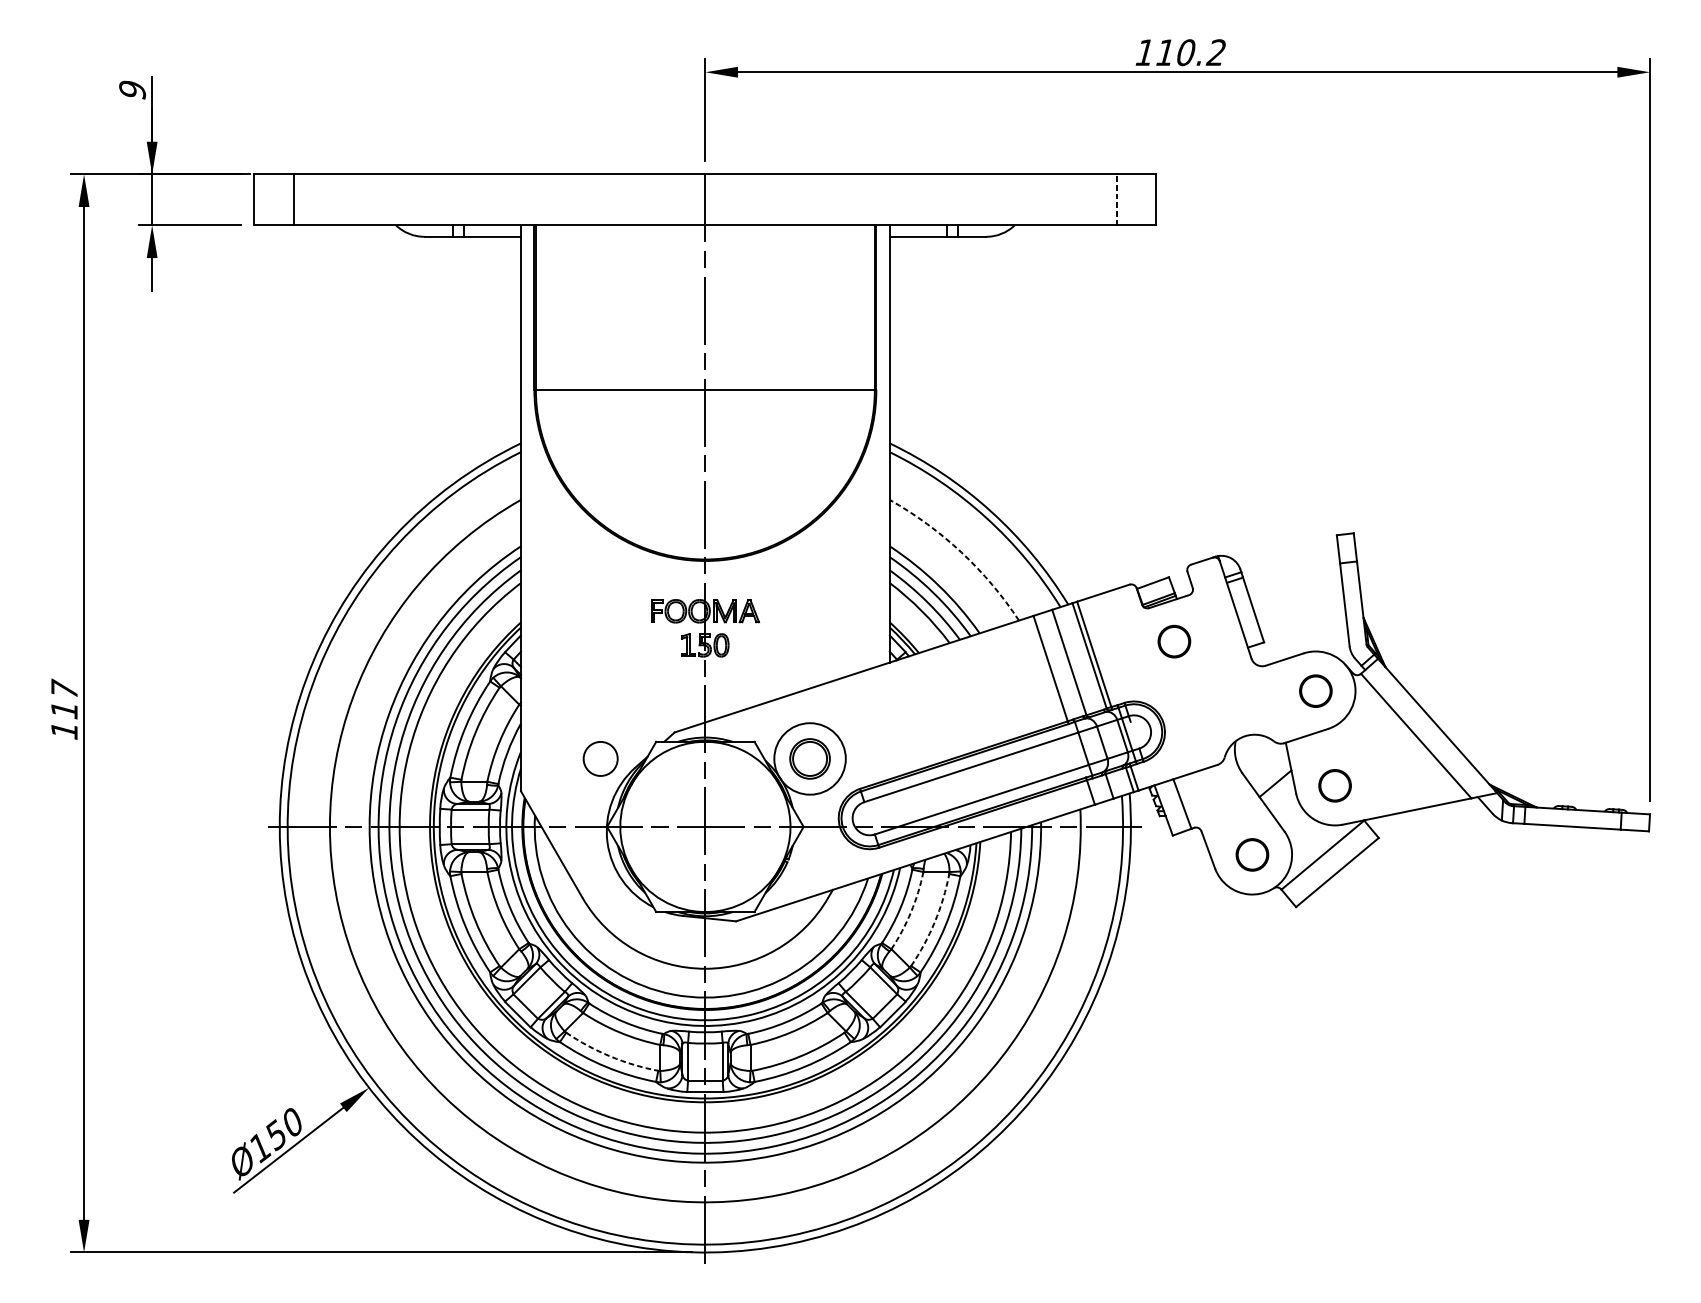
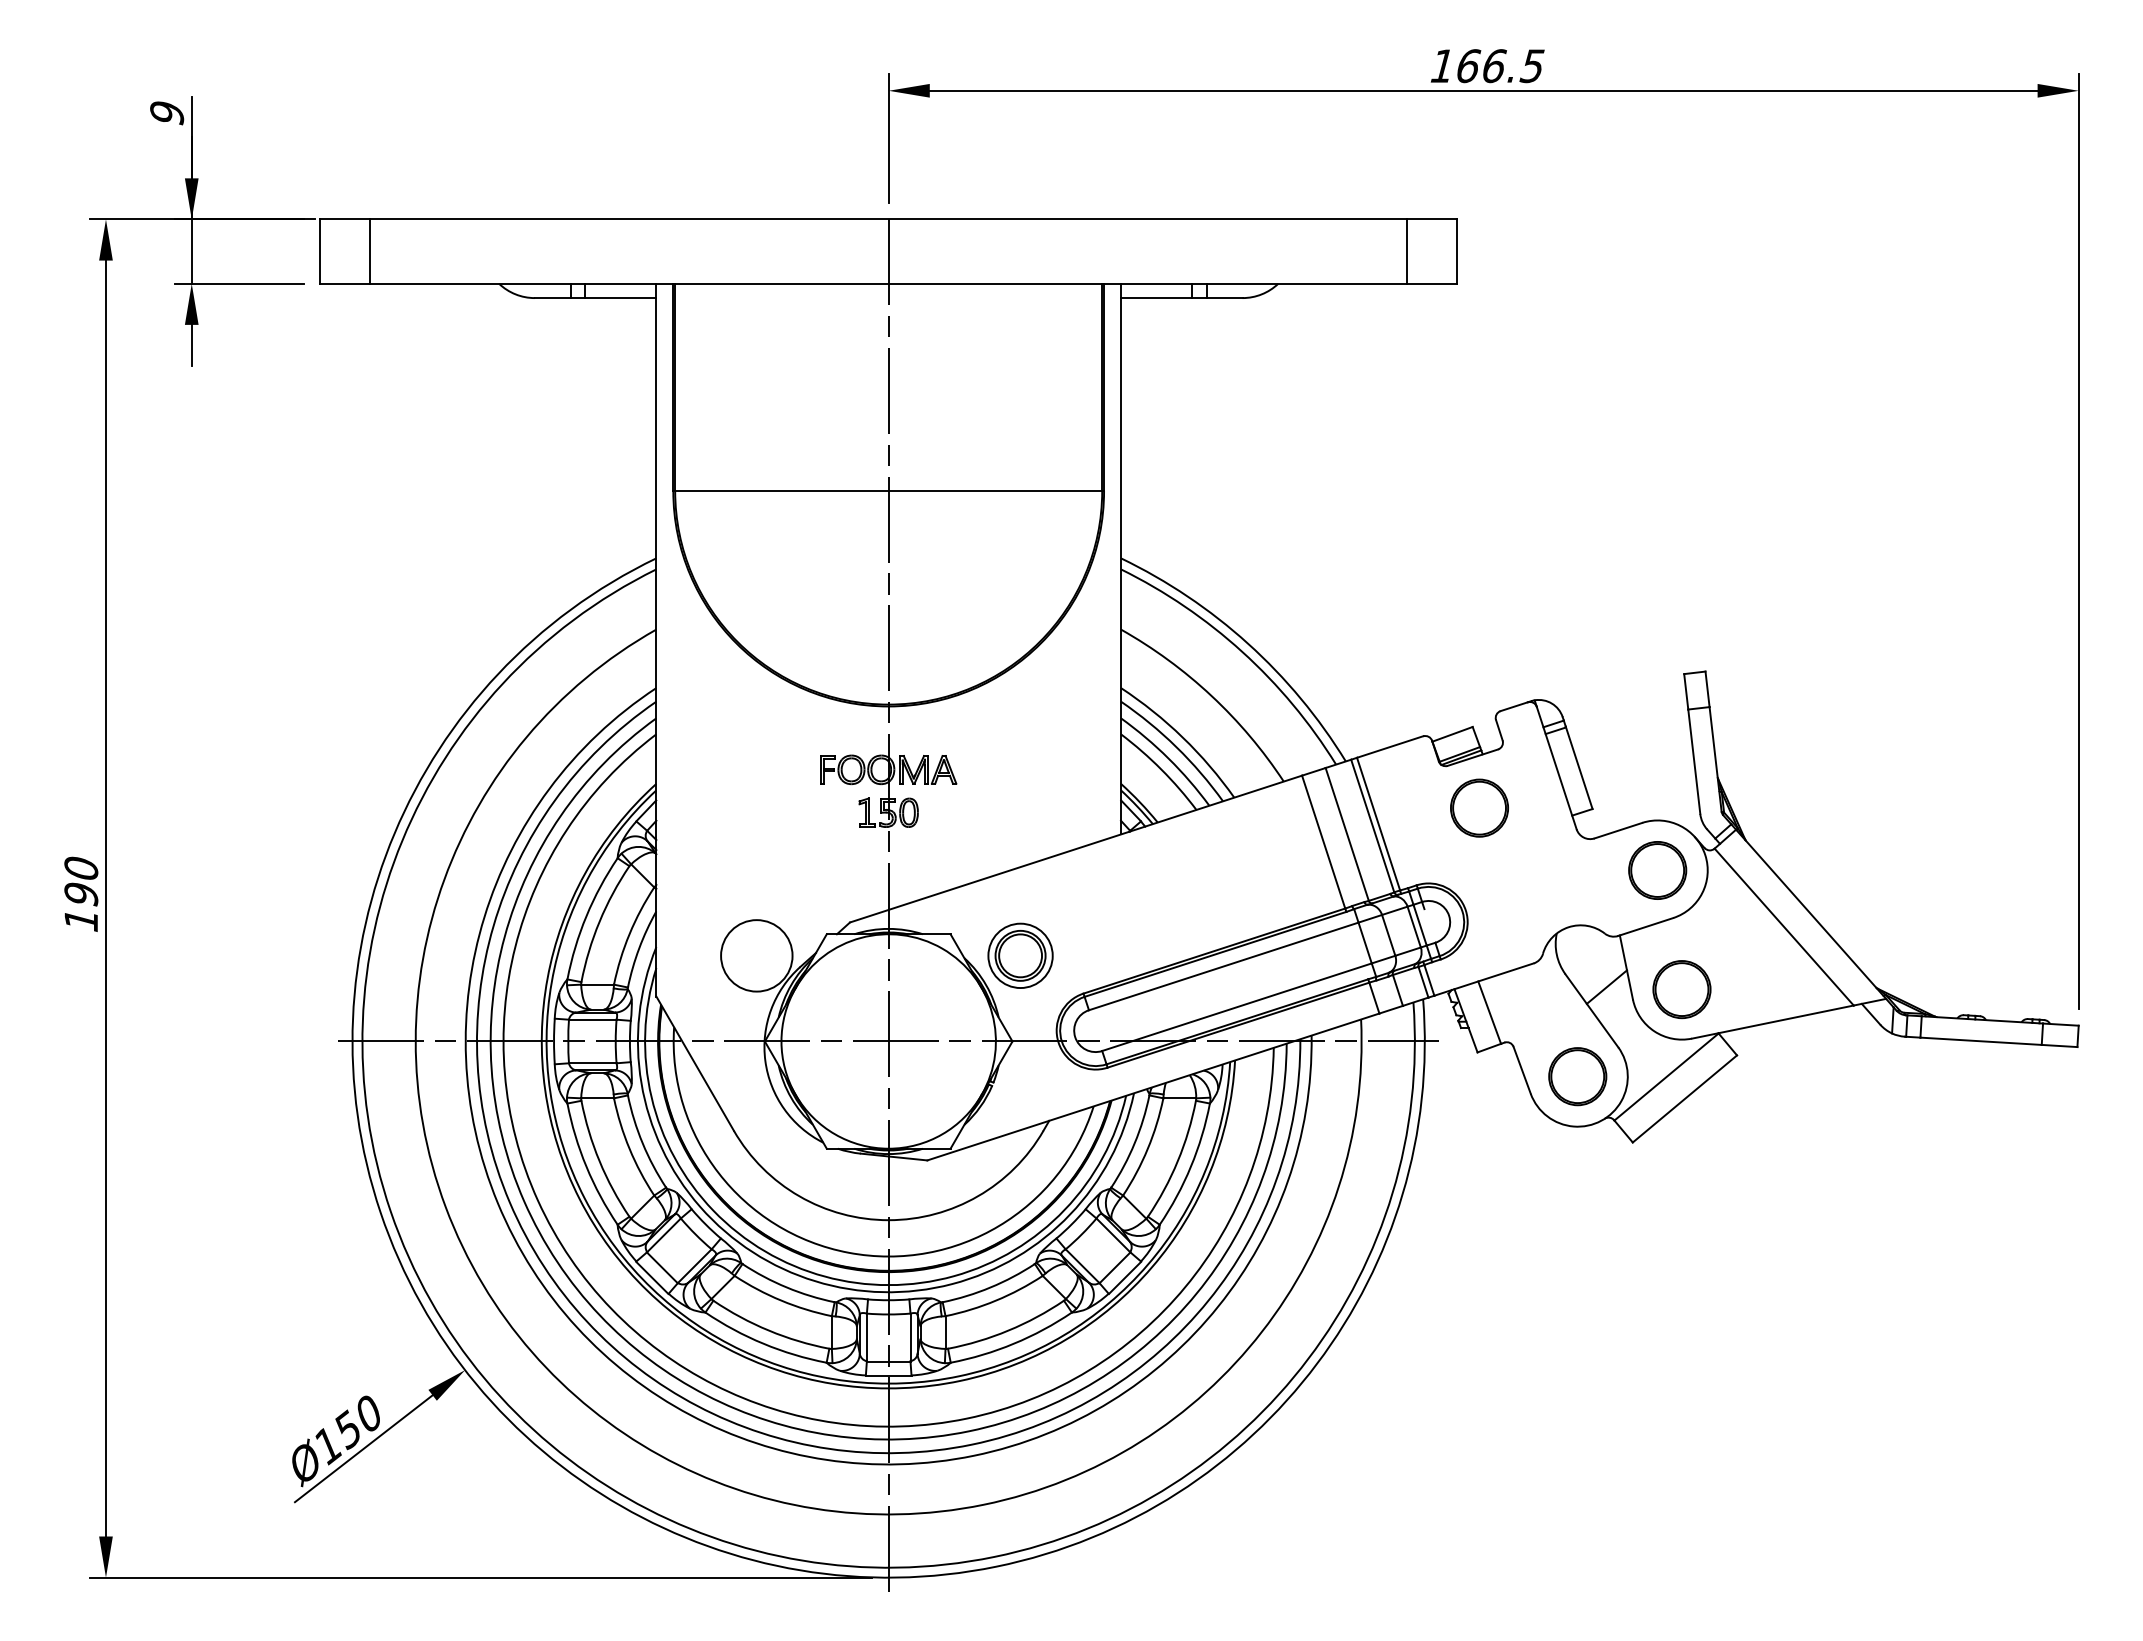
text: (1191, 52) -> (1500, 66), 110.2 -> 166.5
line: (1116, 199) -> (1406, 251), dashed -> solid
arc: (961, 552) -> (1211, 695), dashed -> solid
part: (1174, 641) -> (1479, 807), size x1.43
part: (1315, 691) -> (1657, 870), size x1.43
text: (64, 699) -> (81, 880), 117 -> 190
circle: (600, 758) -> (756, 955), size x1.67
circle: (810, 758) -> (1020, 955), size x0.71
part: (1334, 785) -> (1681, 989), size x1.43
part: (1252, 854) -> (1577, 1076), size x1.43
arc: (910, 911) -> (1147, 1148), dashed -> solid
arc: (934, 922) -> (1177, 1161), dashed -> solid
arc: (609, 1056) -> (768, 1330), dashed -> solid

